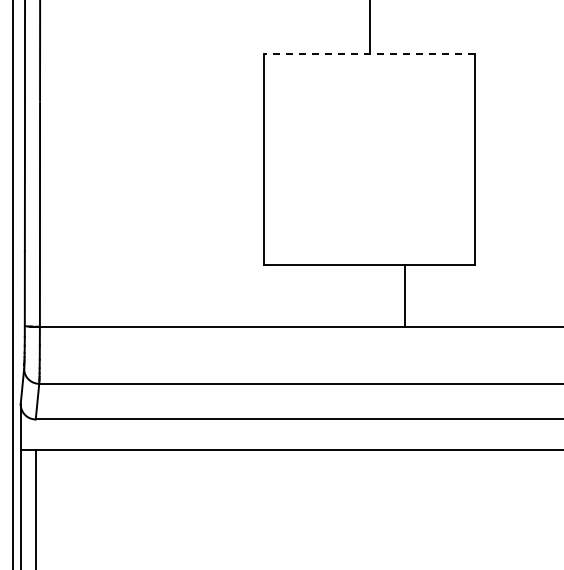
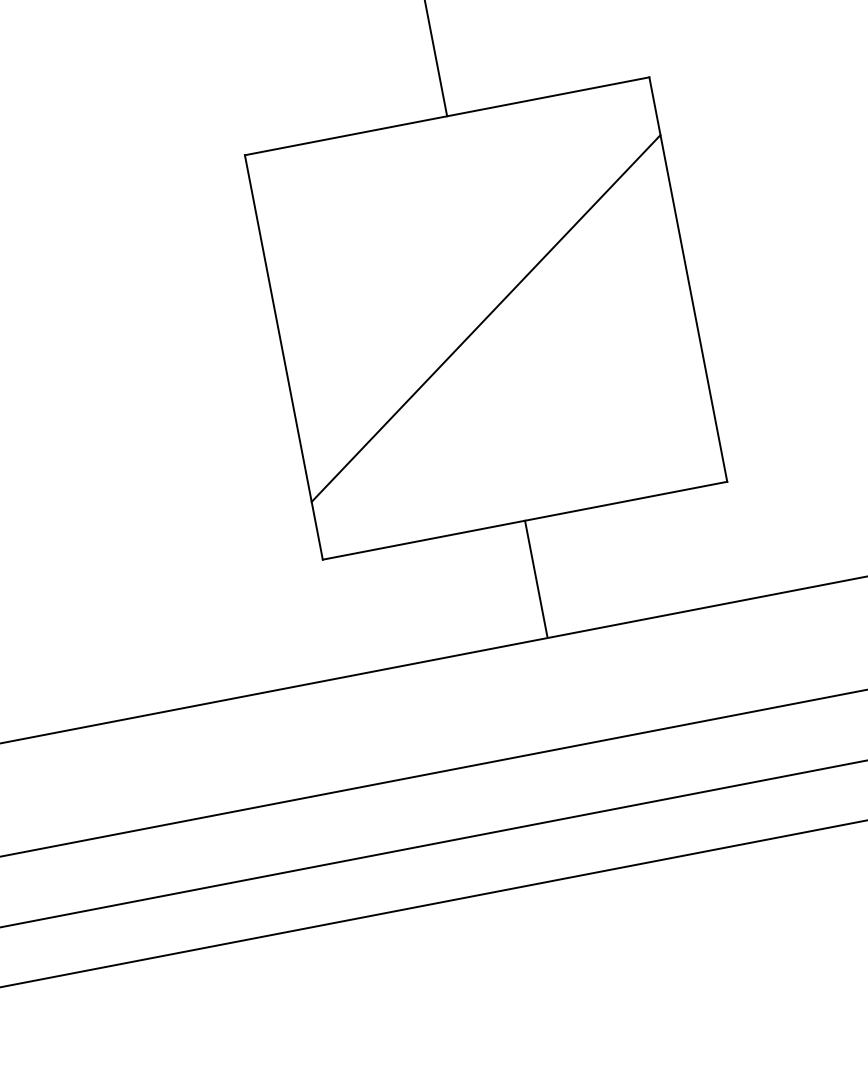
line: (369, 53) -> (446, 115), dashed -> solid
line: (369, 159) -> (485, 318), added
line: (404, 295) -> (535, 578), moved

